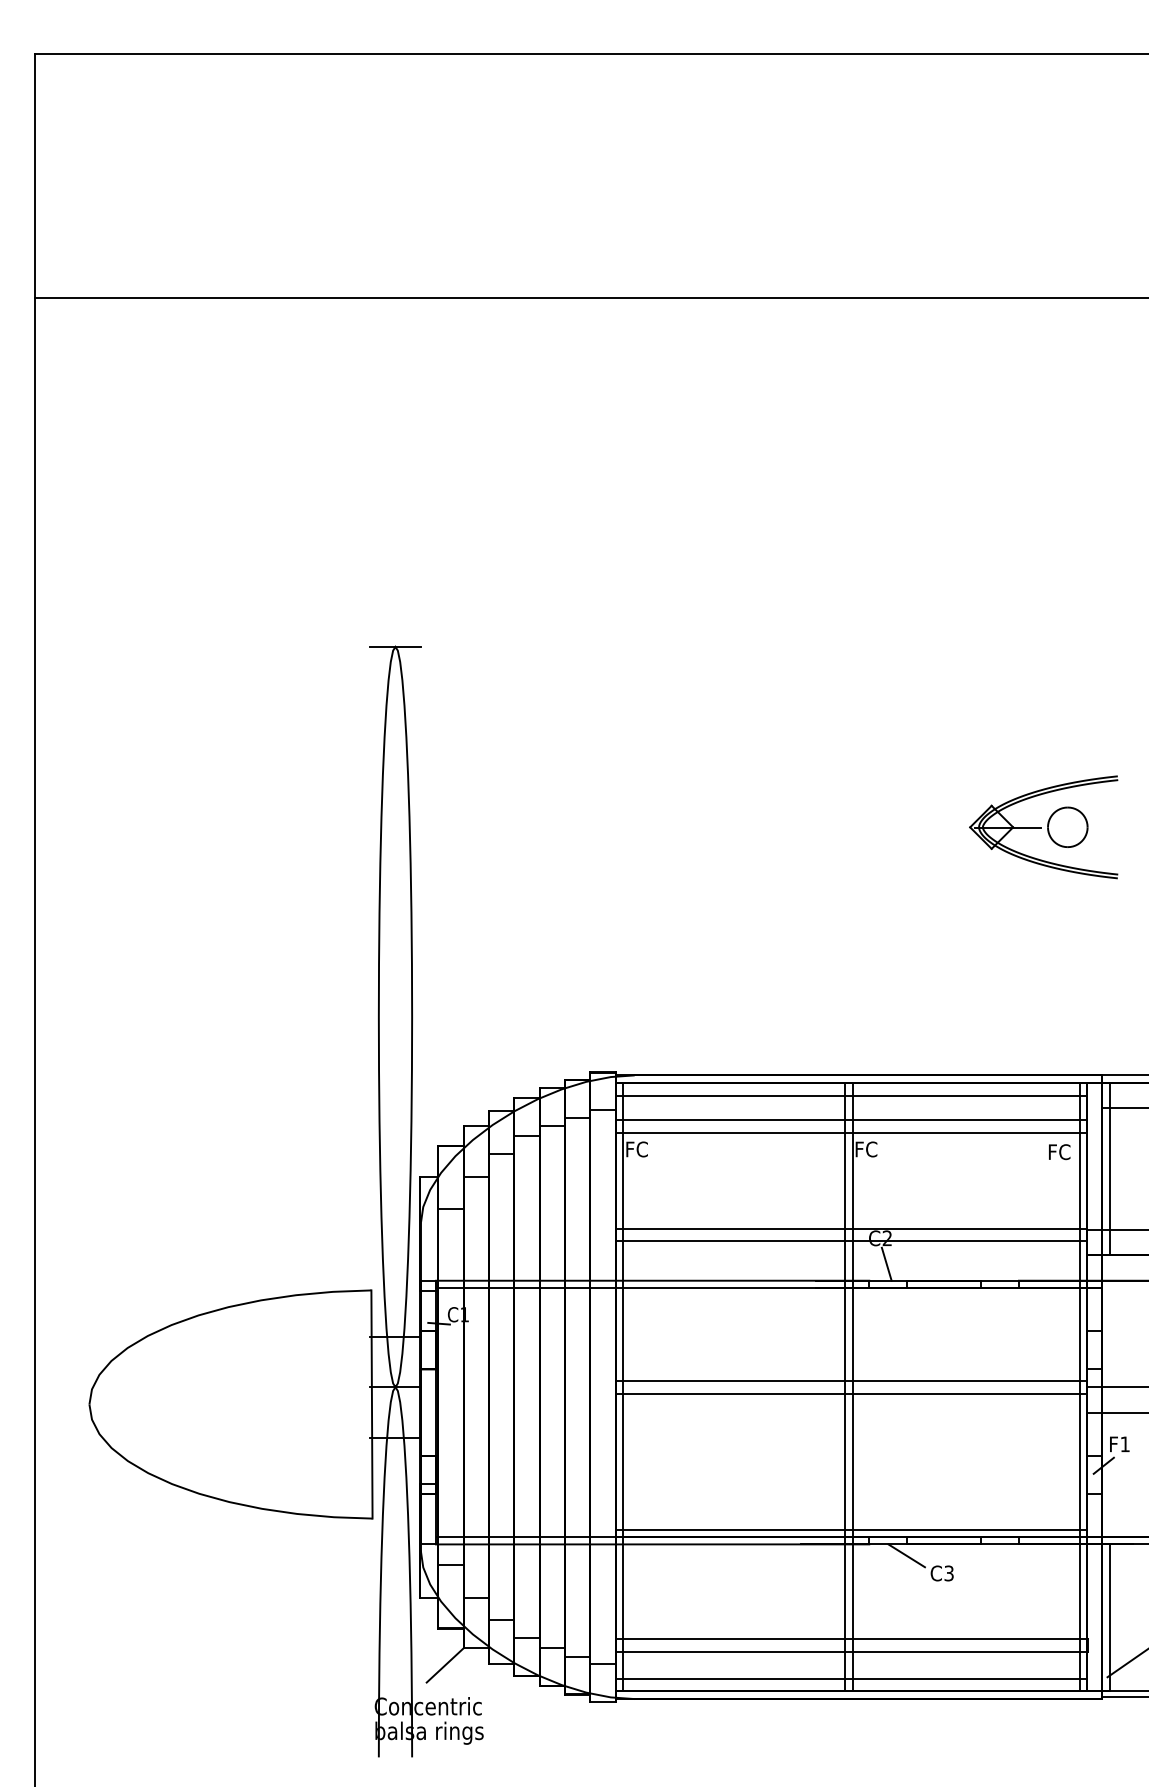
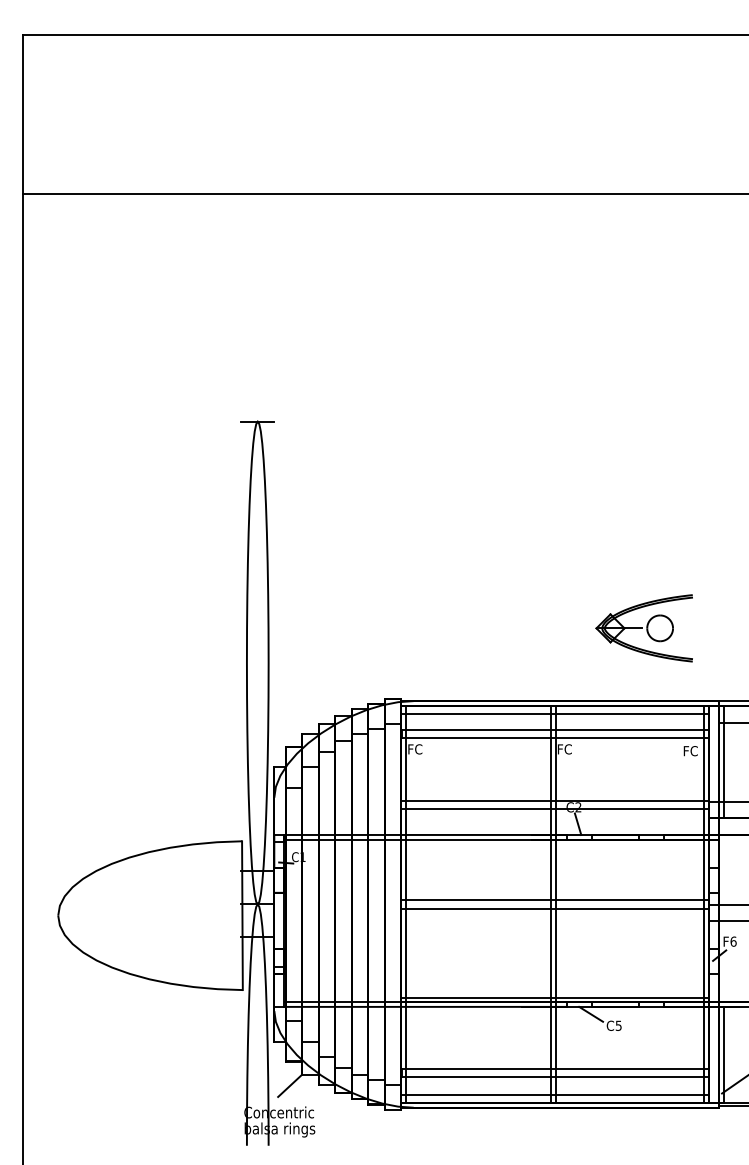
part: (1042, 827) -> (643, 628), moved
text: (1125, 1444) -> (733, 941), F1 -> F6
text: (948, 1572) -> (618, 1025), C3 -> C5

